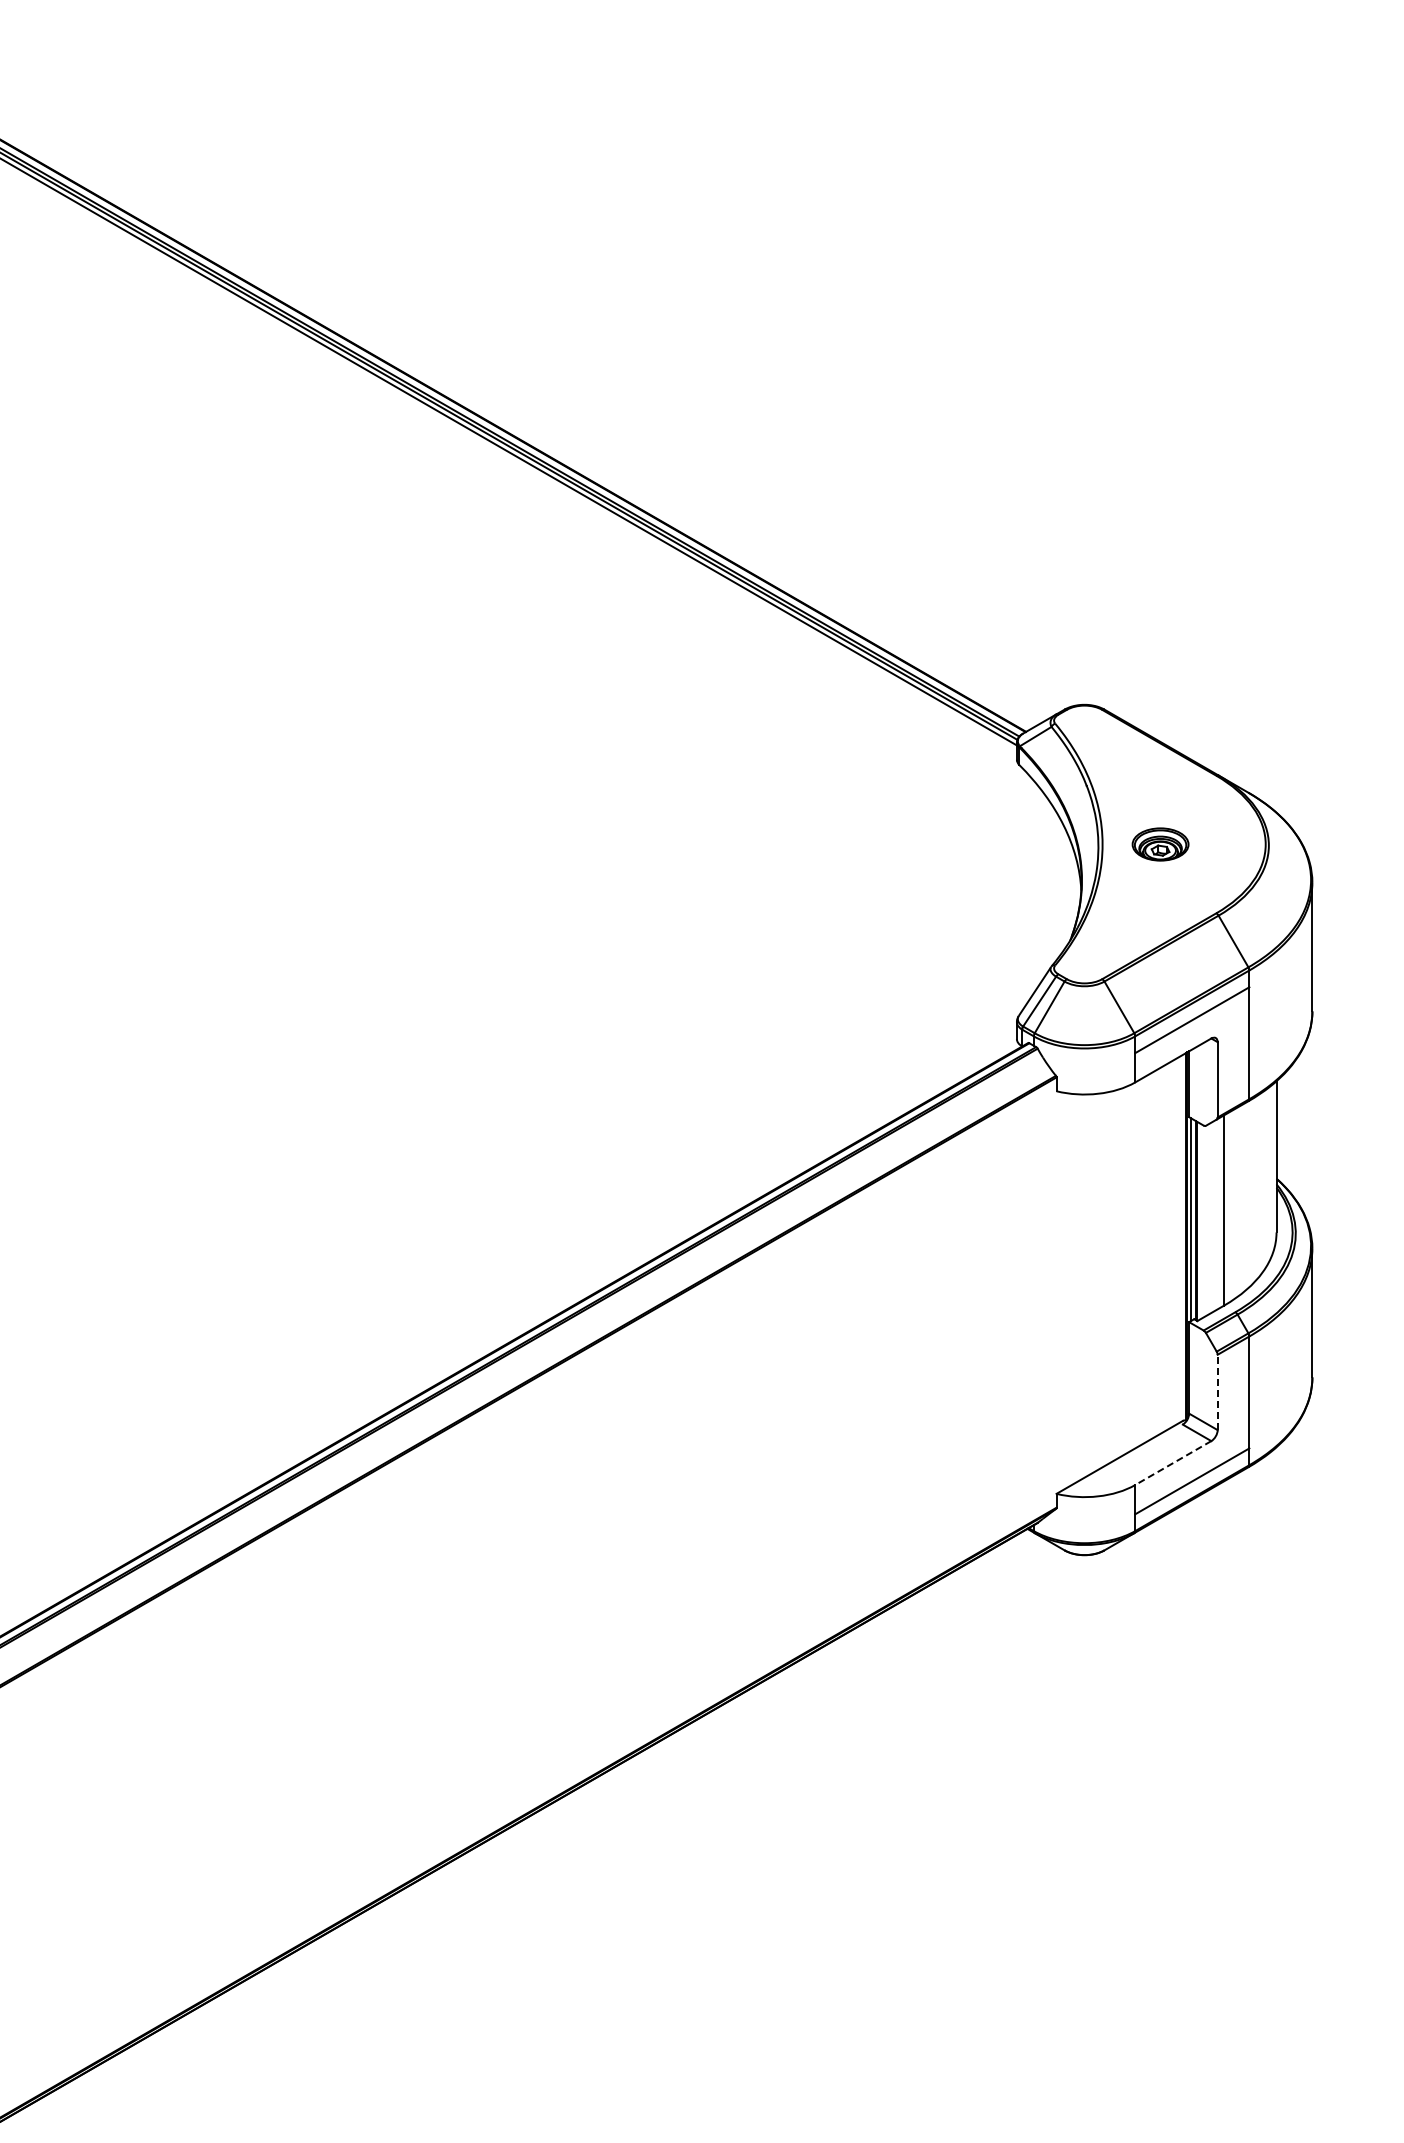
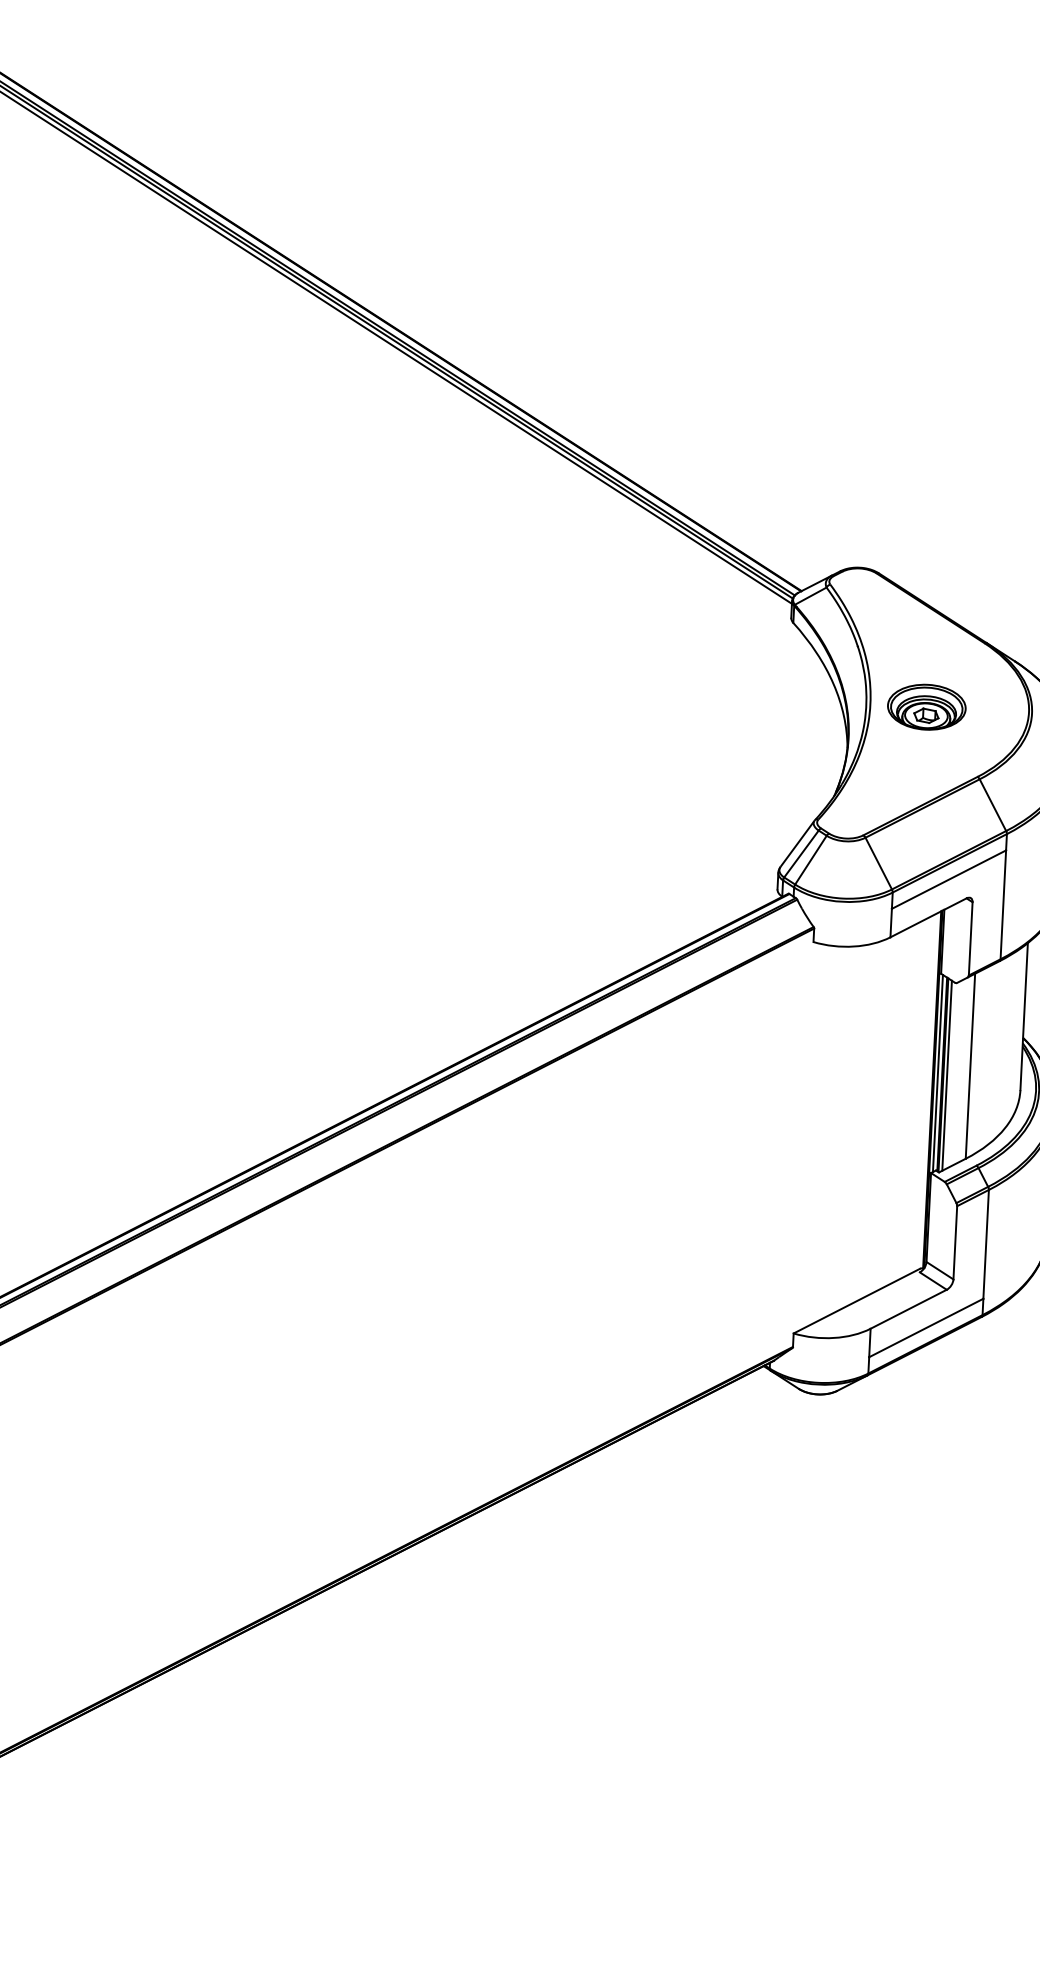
part: (1160, 844) -> (926, 707), size x1.43
line: (1200, 1221) -> (947, 1075), added
line: (1217, 1392) -> (955, 1242), dashed -> solid
line: (1173, 1463) -> (908, 1309), dashed -> solid

